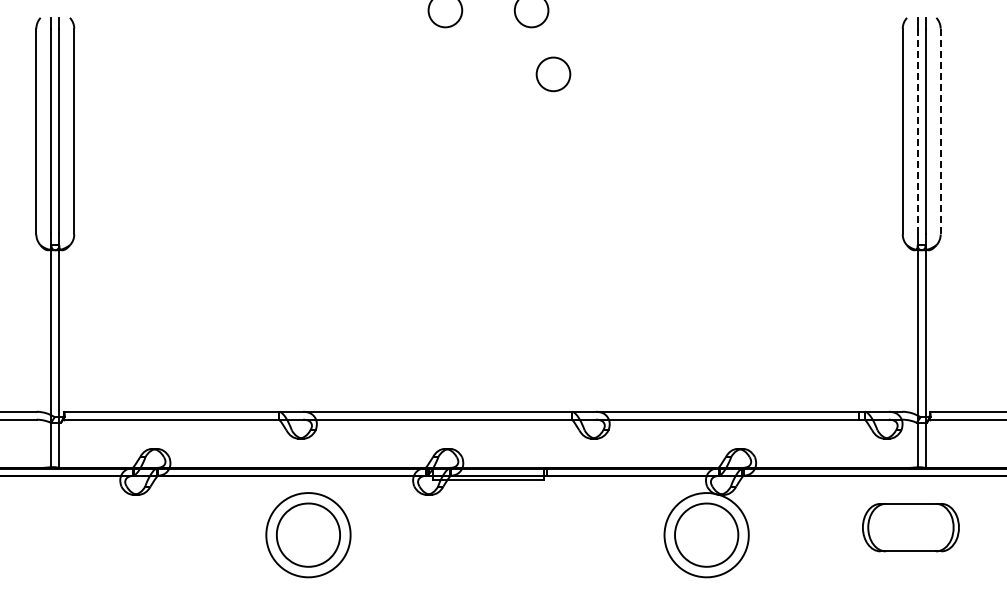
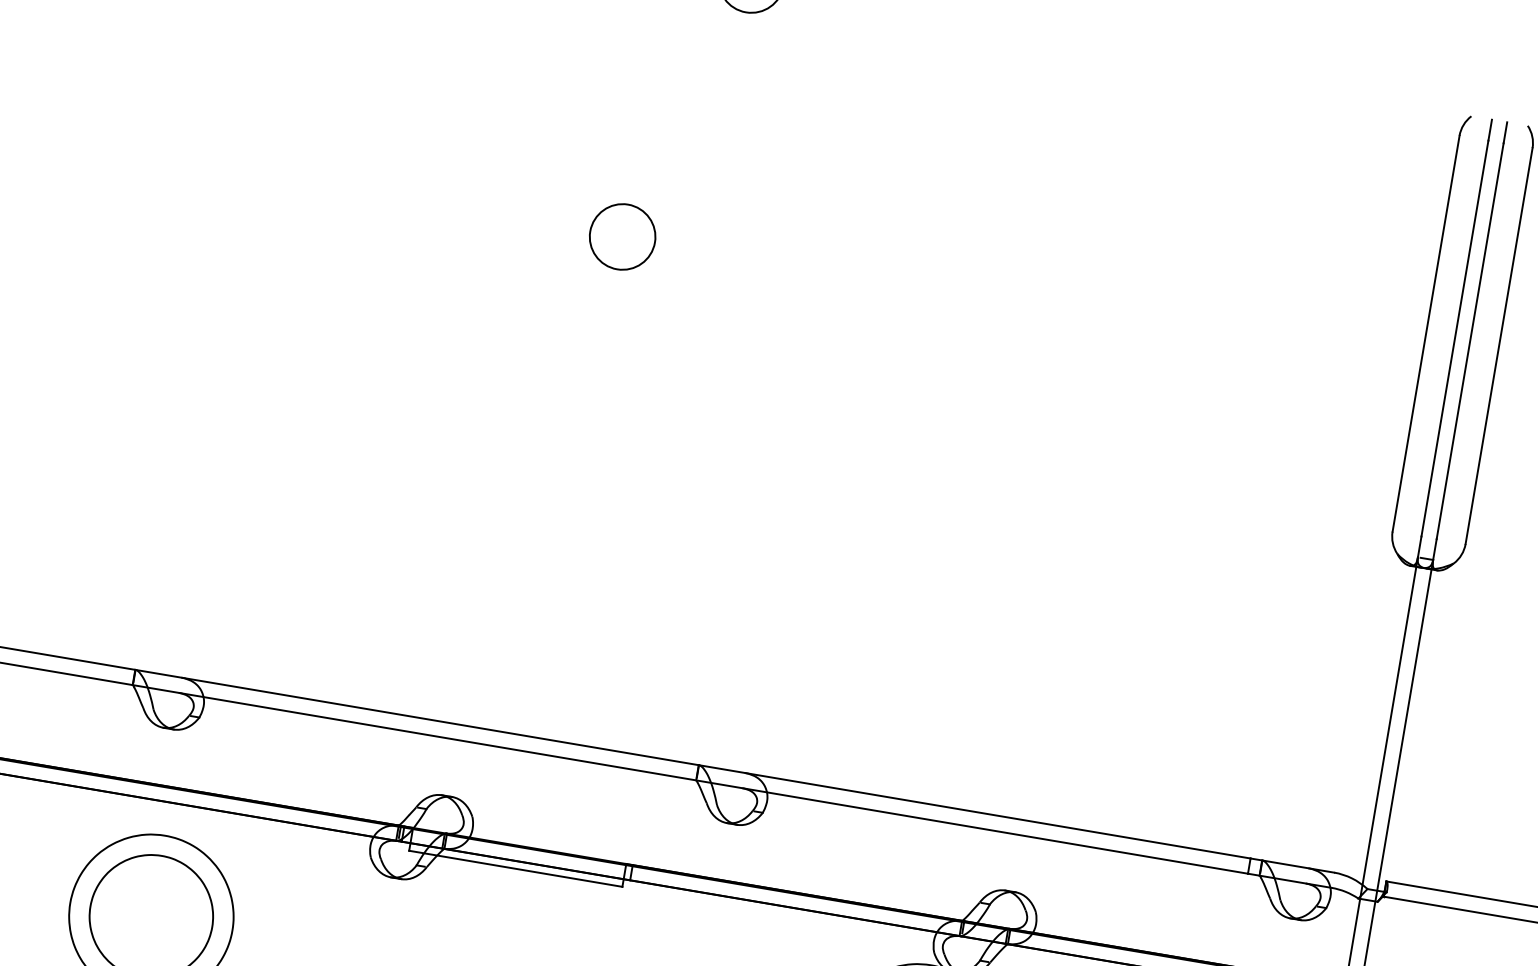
circle: (553, 74) -> (622, 237), moved
line: (917, 131) -> (1454, 338), dashed -> solid
line: (940, 131) -> (1498, 345), dashed -> solid

